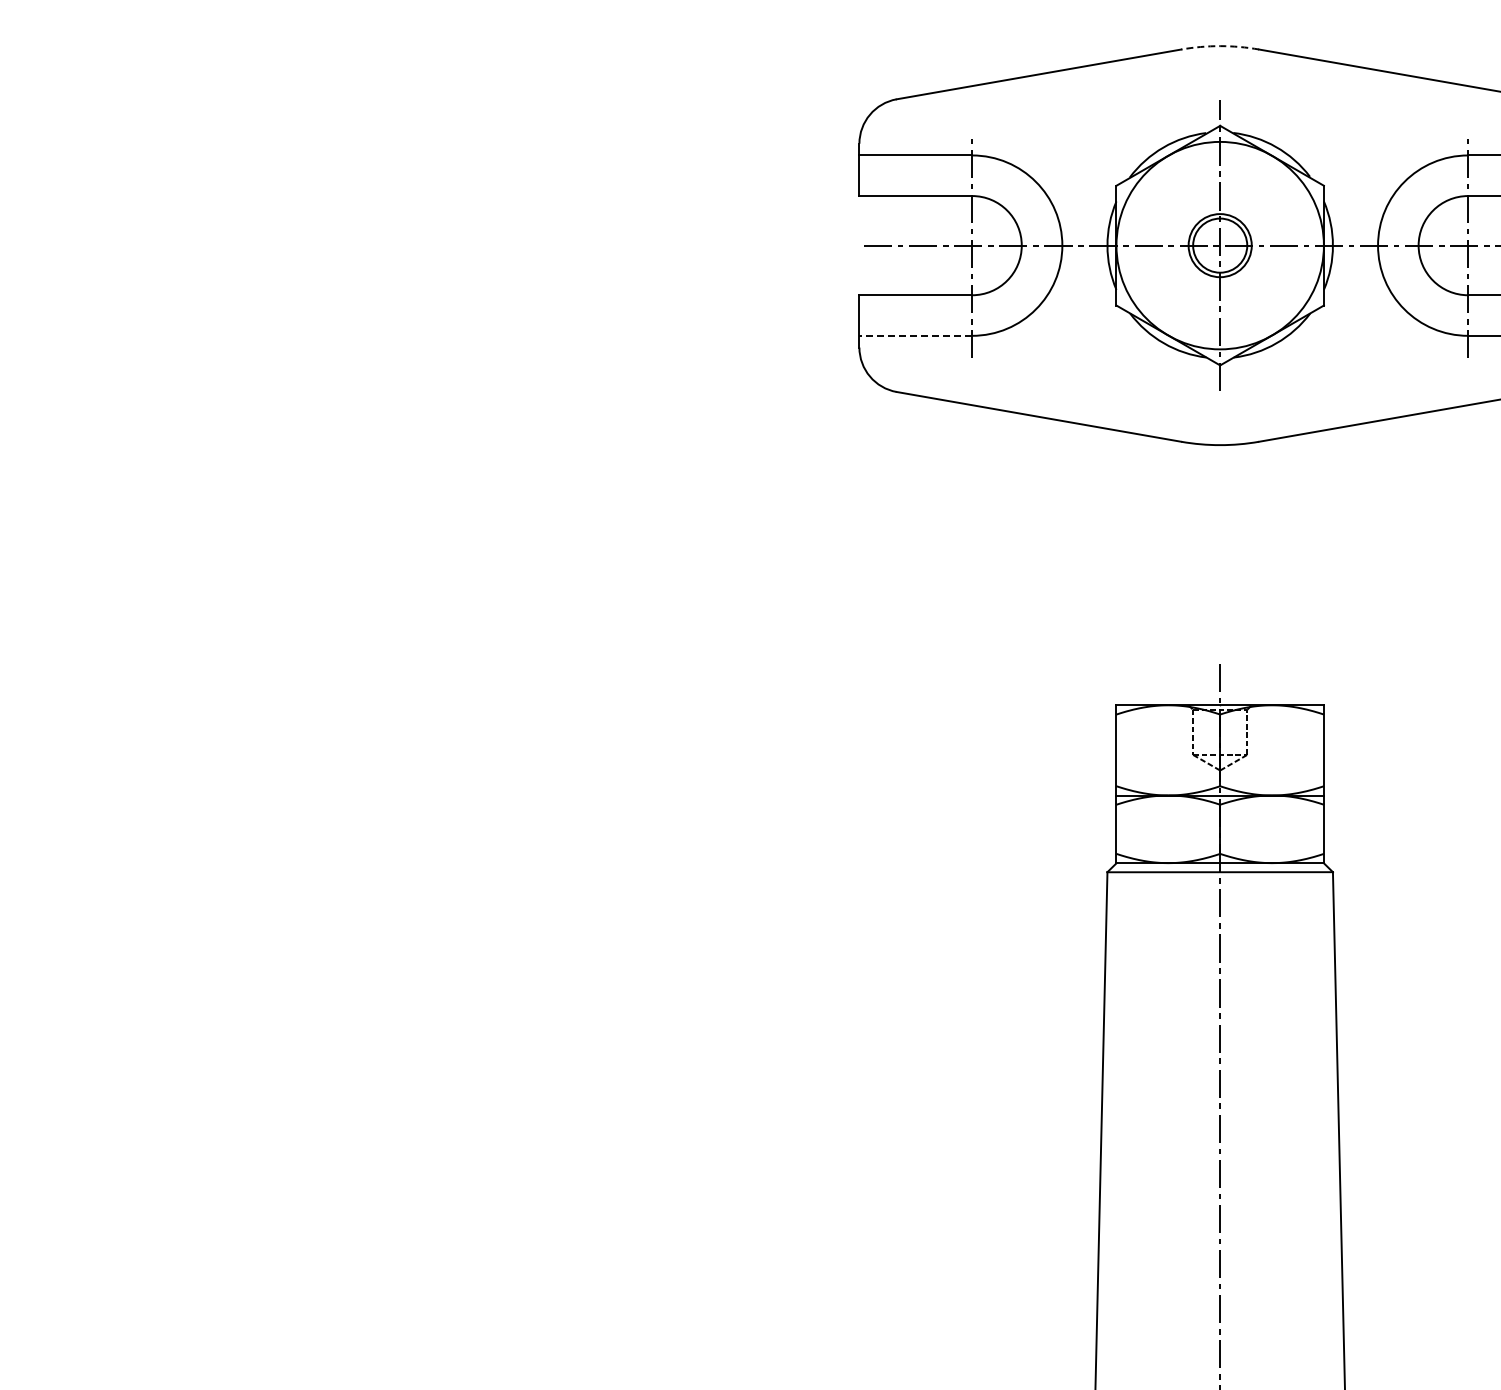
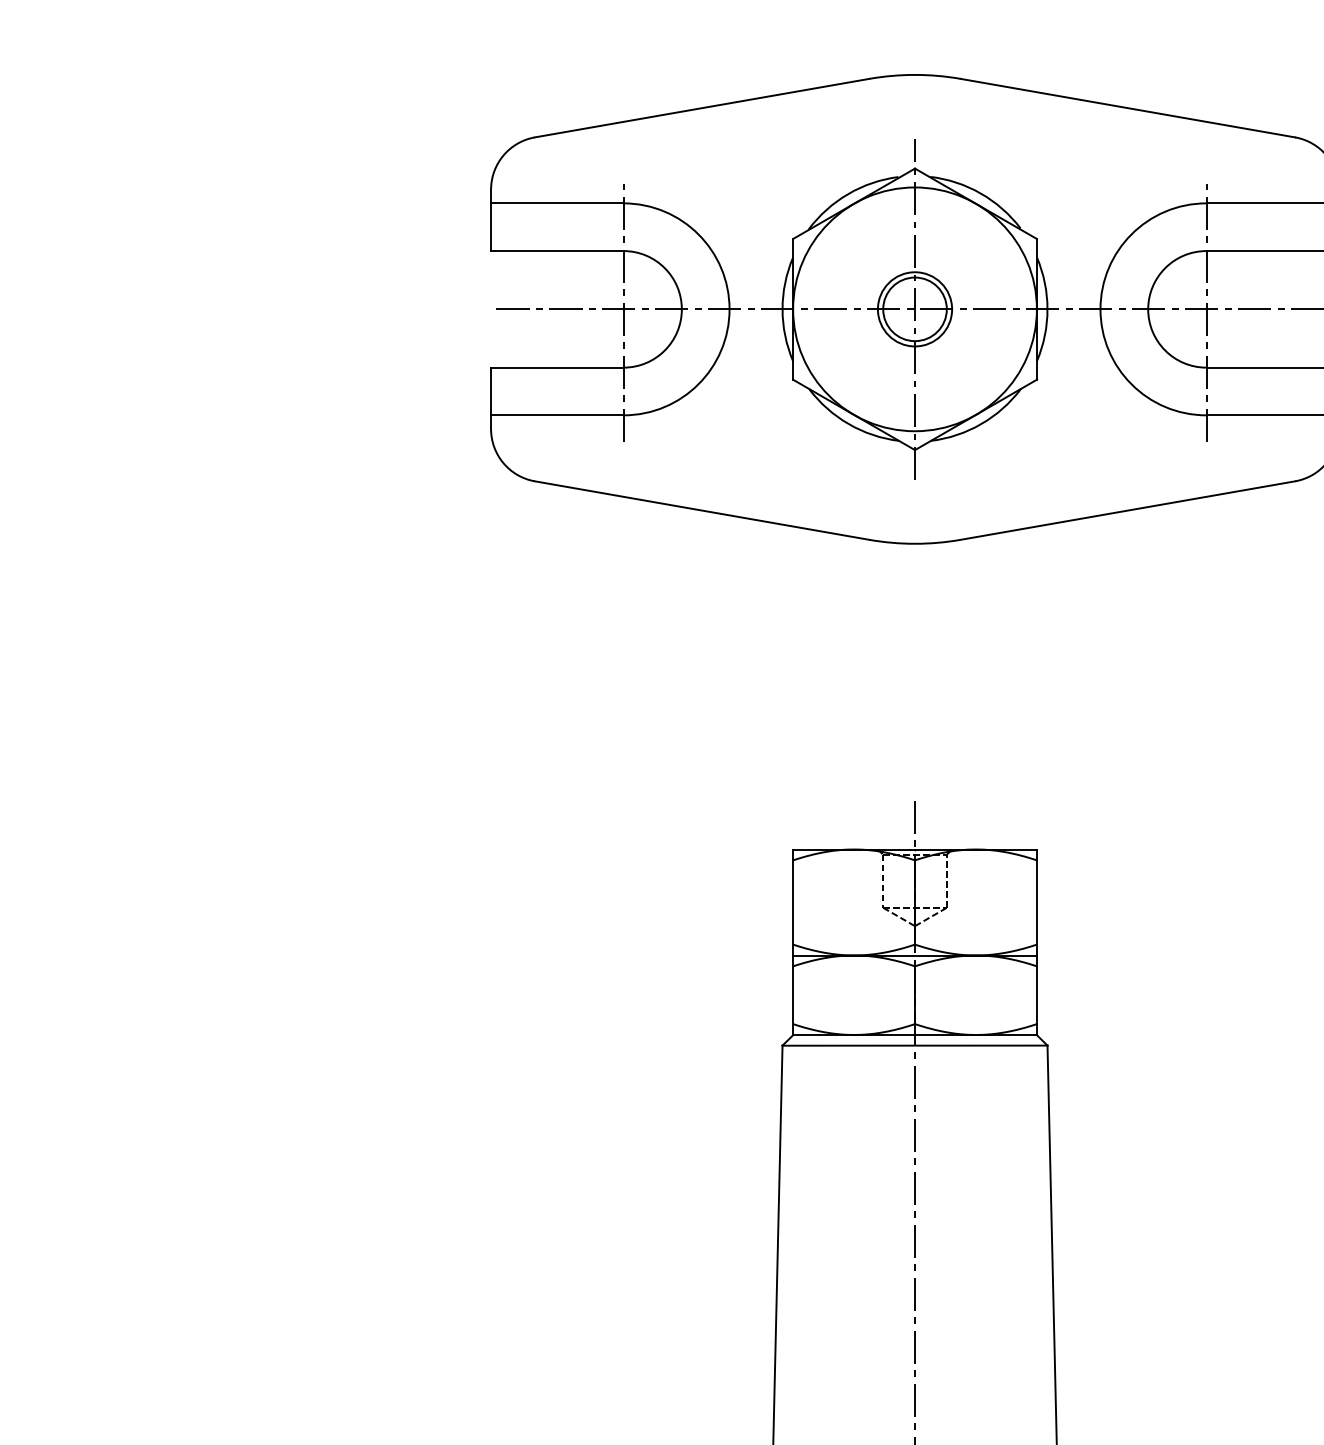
arc: (1220, 46) -> (915, 75), dashed -> solid
line: (915, 335) -> (556, 414), dashed -> solid

